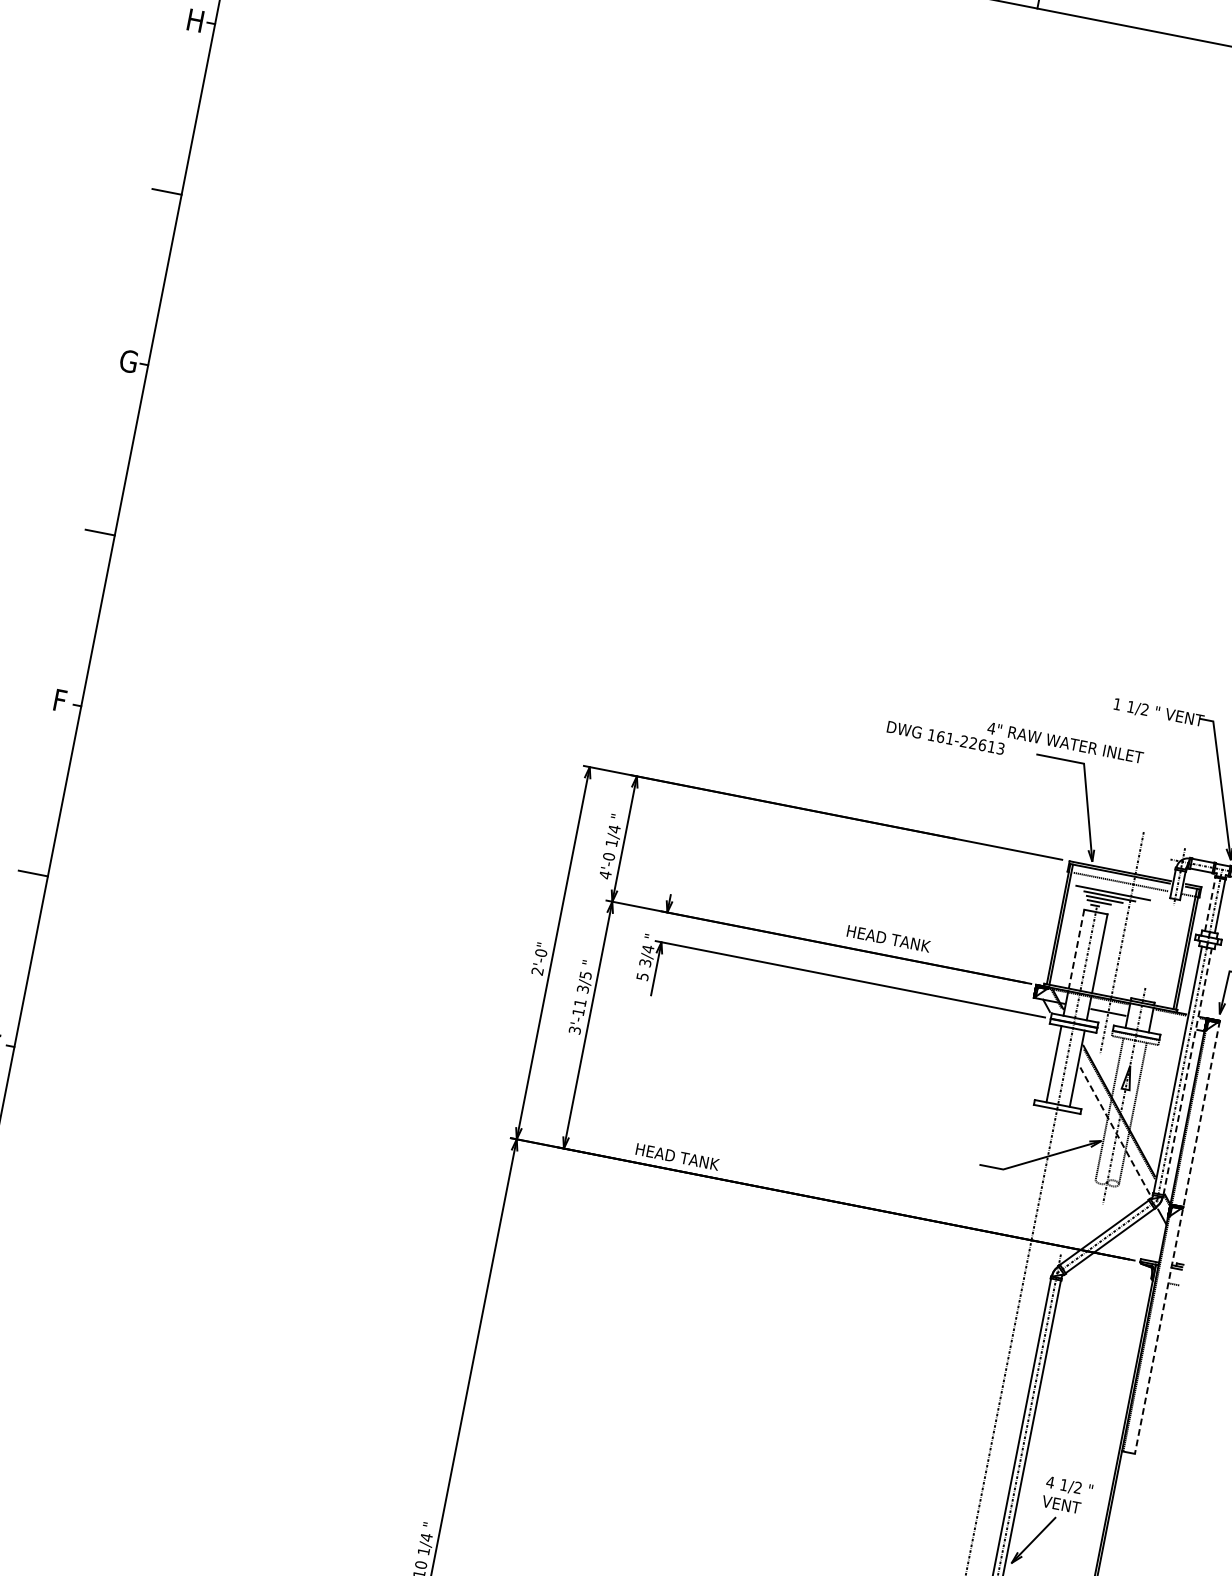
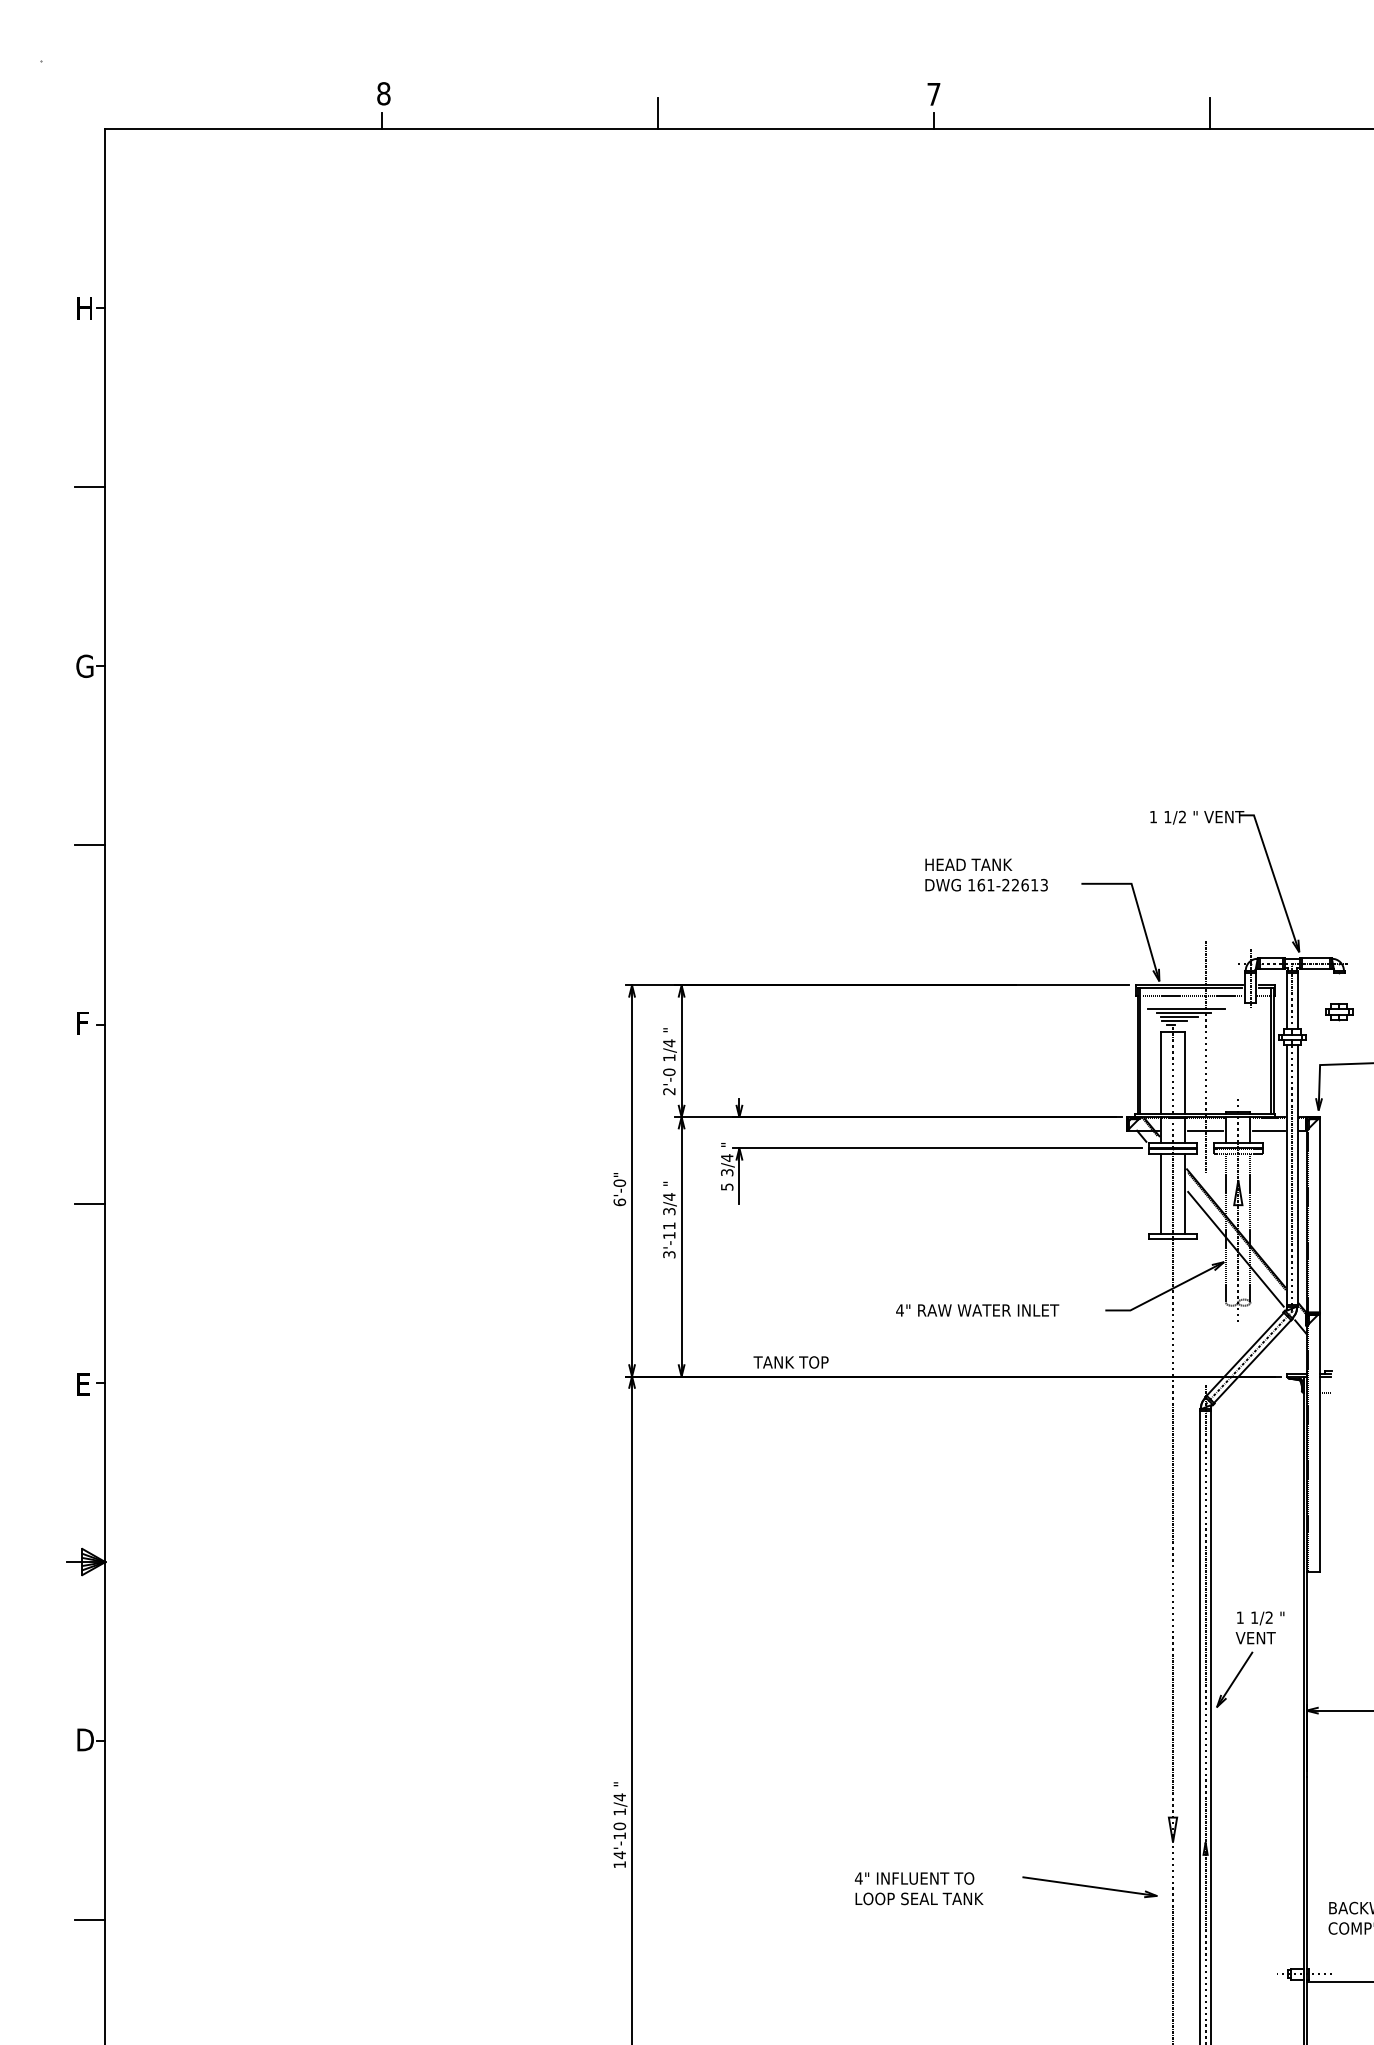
text: (1065, 742) -> (977, 1310), moved
text: (605, 875) -> (669, 1091), 4'-0 -> 2'-0
line: (1210, 903) -> (1287, 1000), dashed -> solid
text: (888, 938) -> (968, 864), moved
line: (1076, 949) -> (1160, 1073), dashed -> solid
text: (537, 971) -> (619, 1202), 2'-0" -> 6'-0"
text: (586, 975) -> (669, 1196), 3/5 -> 3/4
line: (1168, 1024) -> (1268, 1130), added
line: (1187, 1072) -> (1297, 1175), dashed -> solid
line: (1114, 1131) -> (1235, 1249), dashed -> solid
text: (676, 1156) -> (797, 1362), HEAD TANK -> TANK TOP
line: (1177, 1238) -> (1320, 1345), dashed -> solid
text: (1050, 1482) -> (1240, 1617), 4 -> 1

